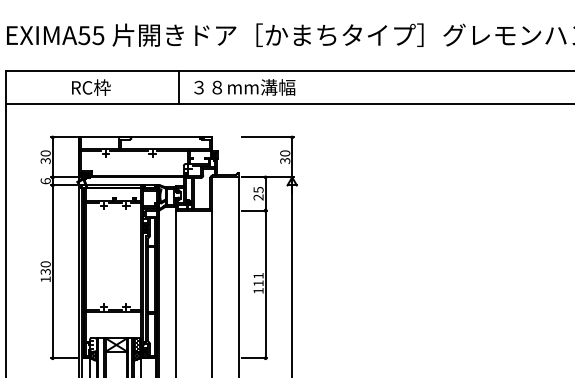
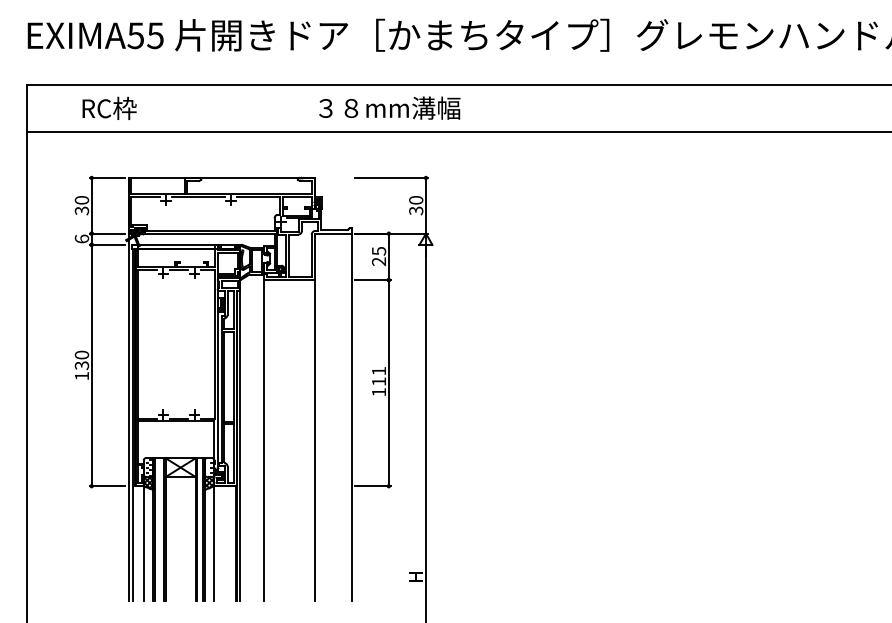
text: (91, 86) -> (109, 107), moved
text: (244, 86) -> (389, 107), moved
line: (179, 87) -> (268, 108), removed

